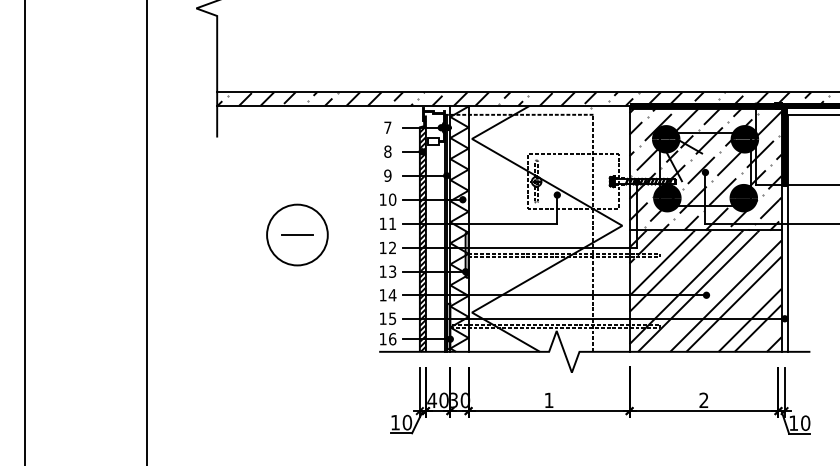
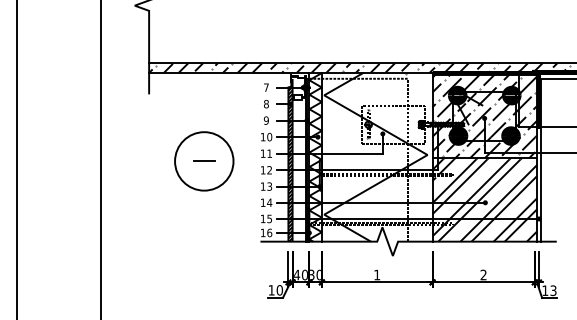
circle: (297, 235) -> (204, 161), size x1.4
text: (805, 422) -> (553, 290), 10 -> 13

